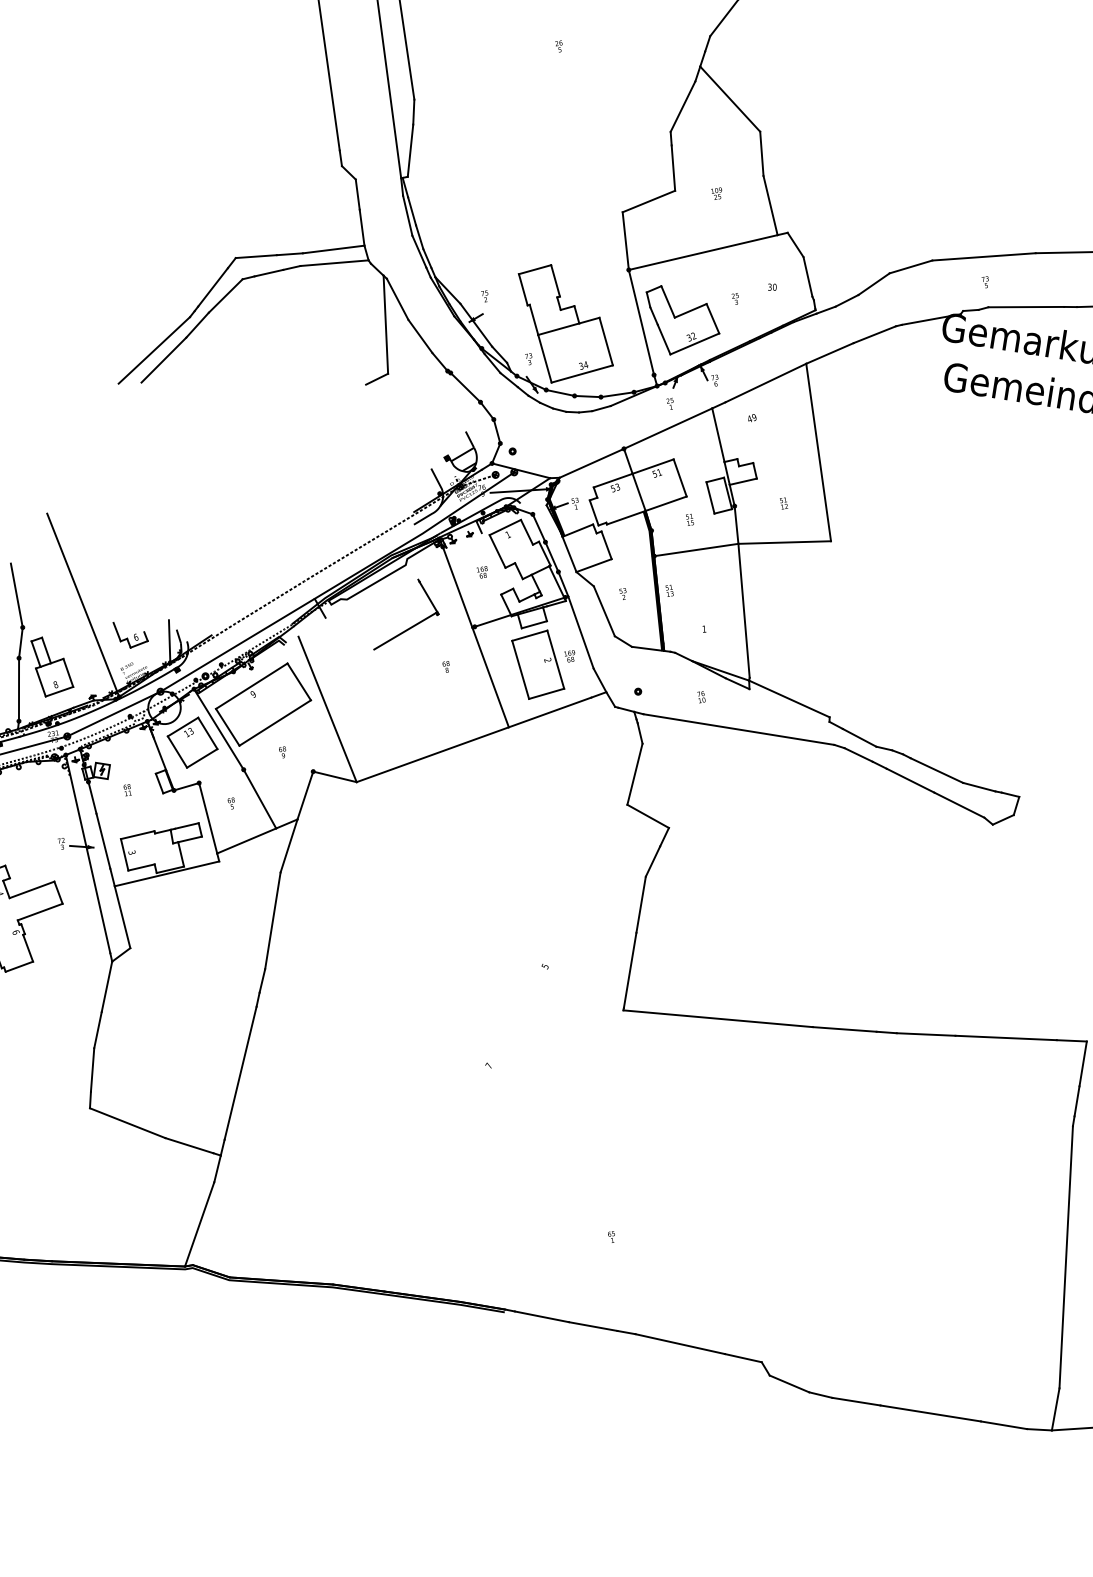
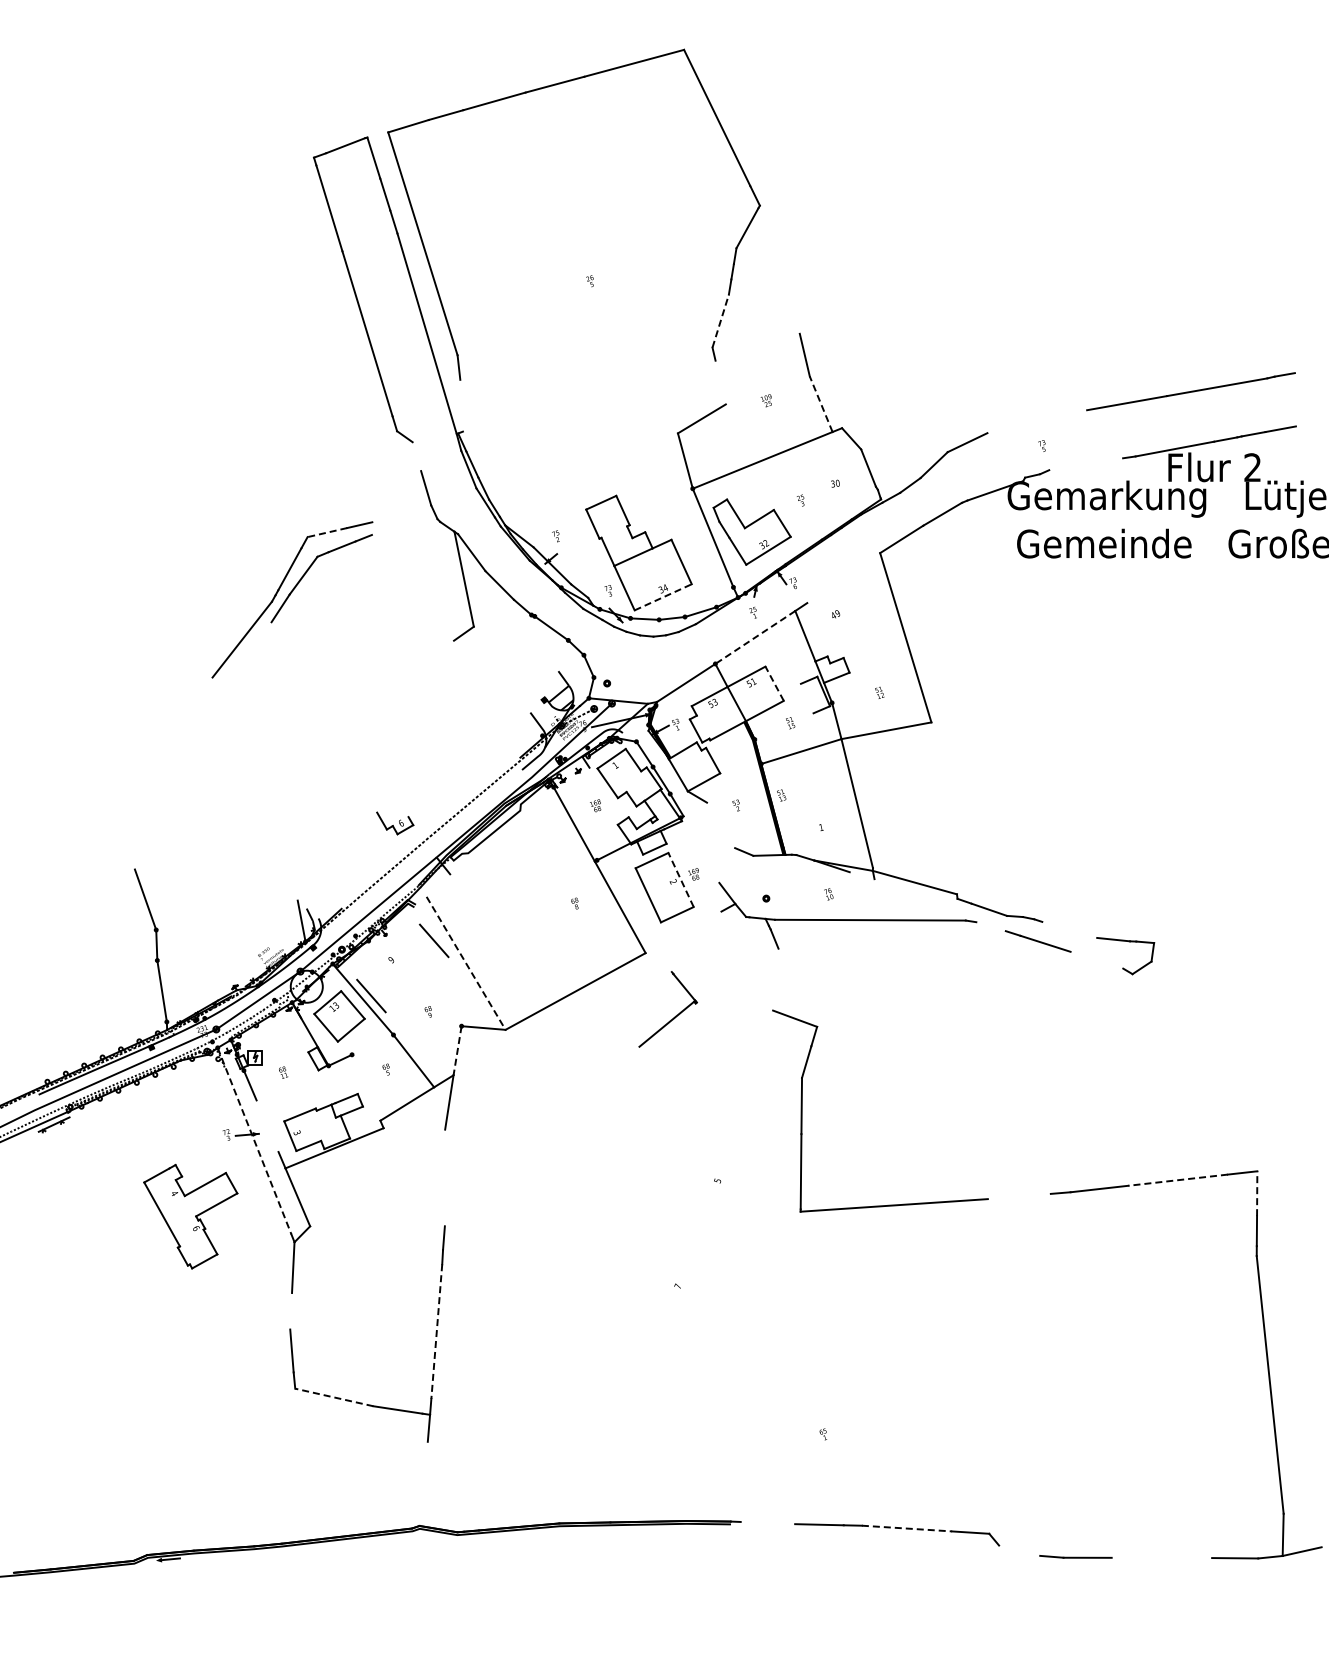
line: (730, 99) -> (765, 306), removed
line: (682, 106) -> (720, 321), solid -> dashed
line: (410, 150) -> (461, 405), removed
line: (673, 168) -> (720, 382), removed
line: (357, 194) -> (416, 456), removed
line: (770, 204) -> (821, 403), solid -> dashed
line: (333, 249) -> (401, 513), removed
line: (255, 256) -> (326, 532), solid -> dashed
line: (984, 256) -> (1037, 421), removed
line: (334, 262) -> (404, 526), removed
line: (1026, 307) -> (1086, 464), removed
line: (163, 359) -> (252, 647), removed
line: (582, 374) -> (663, 597), solid -> dashed
line: (765, 383) -> (843, 578), removed
line: (668, 428) -> (755, 637), solid -> dashed
line: (680, 477) -> (774, 683), solid -> dashed
line: (709, 497) -> (806, 698), removed
line: (82, 604) -> (211, 898), removed
line: (603, 611) -> (720, 825), removed
part: (414, 624) -> (674, 1016), moved
line: (581, 632) -> (701, 849), removed
part: (130, 636) -> (395, 823), moved
line: (556, 660) -> (681, 880), solid -> dashed
part: (51, 667) -> (190, 964), removed
line: (737, 683) -> (861, 875), removed
line: (251, 685) -> (388, 951), removed
line: (327, 709) -> (466, 963), solid -> dashed
line: (549, 712) -> (683, 932), removed
line: (274, 722) -> (416, 984), removed
line: (858, 754) -> (990, 926), removed
line: (936, 770) -> (1069, 929), removed
line: (634, 774) -> (775, 979), removed
line: (305, 795) -> (457, 1050), solid -> dashed
line: (959, 804) -> (1096, 959), removed
line: (208, 818) -> (366, 1087), removed
line: (103, 840) -> (267, 1125), removed
line: (87, 854) -> (254, 1141), solid -> dashed
line: (272, 920) -> (444, 1177), removed
line: (843, 1029) -> (1018, 1196), removed
line: (98, 1030) -> (291, 1311), removed
line: (1005, 1038) -> (1177, 1180), solid -> dashed
line: (1083, 1063) -> (1257, 1193), solid -> dashed
line: (240, 1073) -> (436, 1331), solid -> dashed
line: (126, 1123) -> (333, 1397), solid -> dashed
line: (199, 1223) -> (419, 1484), removed
line: (541, 1316) -> (767, 1522), removed
line: (680, 1344) -> (907, 1528), solid -> dashed
line: (789, 1383) -> (1019, 1550), removed
line: (930, 1412) -> (1161, 1557), removed

